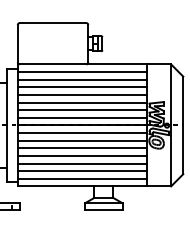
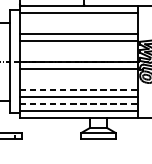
line: (82, 79) -> (79, 19), removed
line: (82, 87) -> (79, 27), removed
line: (82, 110) -> (79, 48), removed
line: (82, 117) -> (79, 54), removed
line: (82, 140) -> (79, 75), removed
line: (82, 148) -> (79, 82), removed
line: (82, 155) -> (79, 89), solid -> dashed
line: (82, 171) -> (79, 103), solid -> dashed

